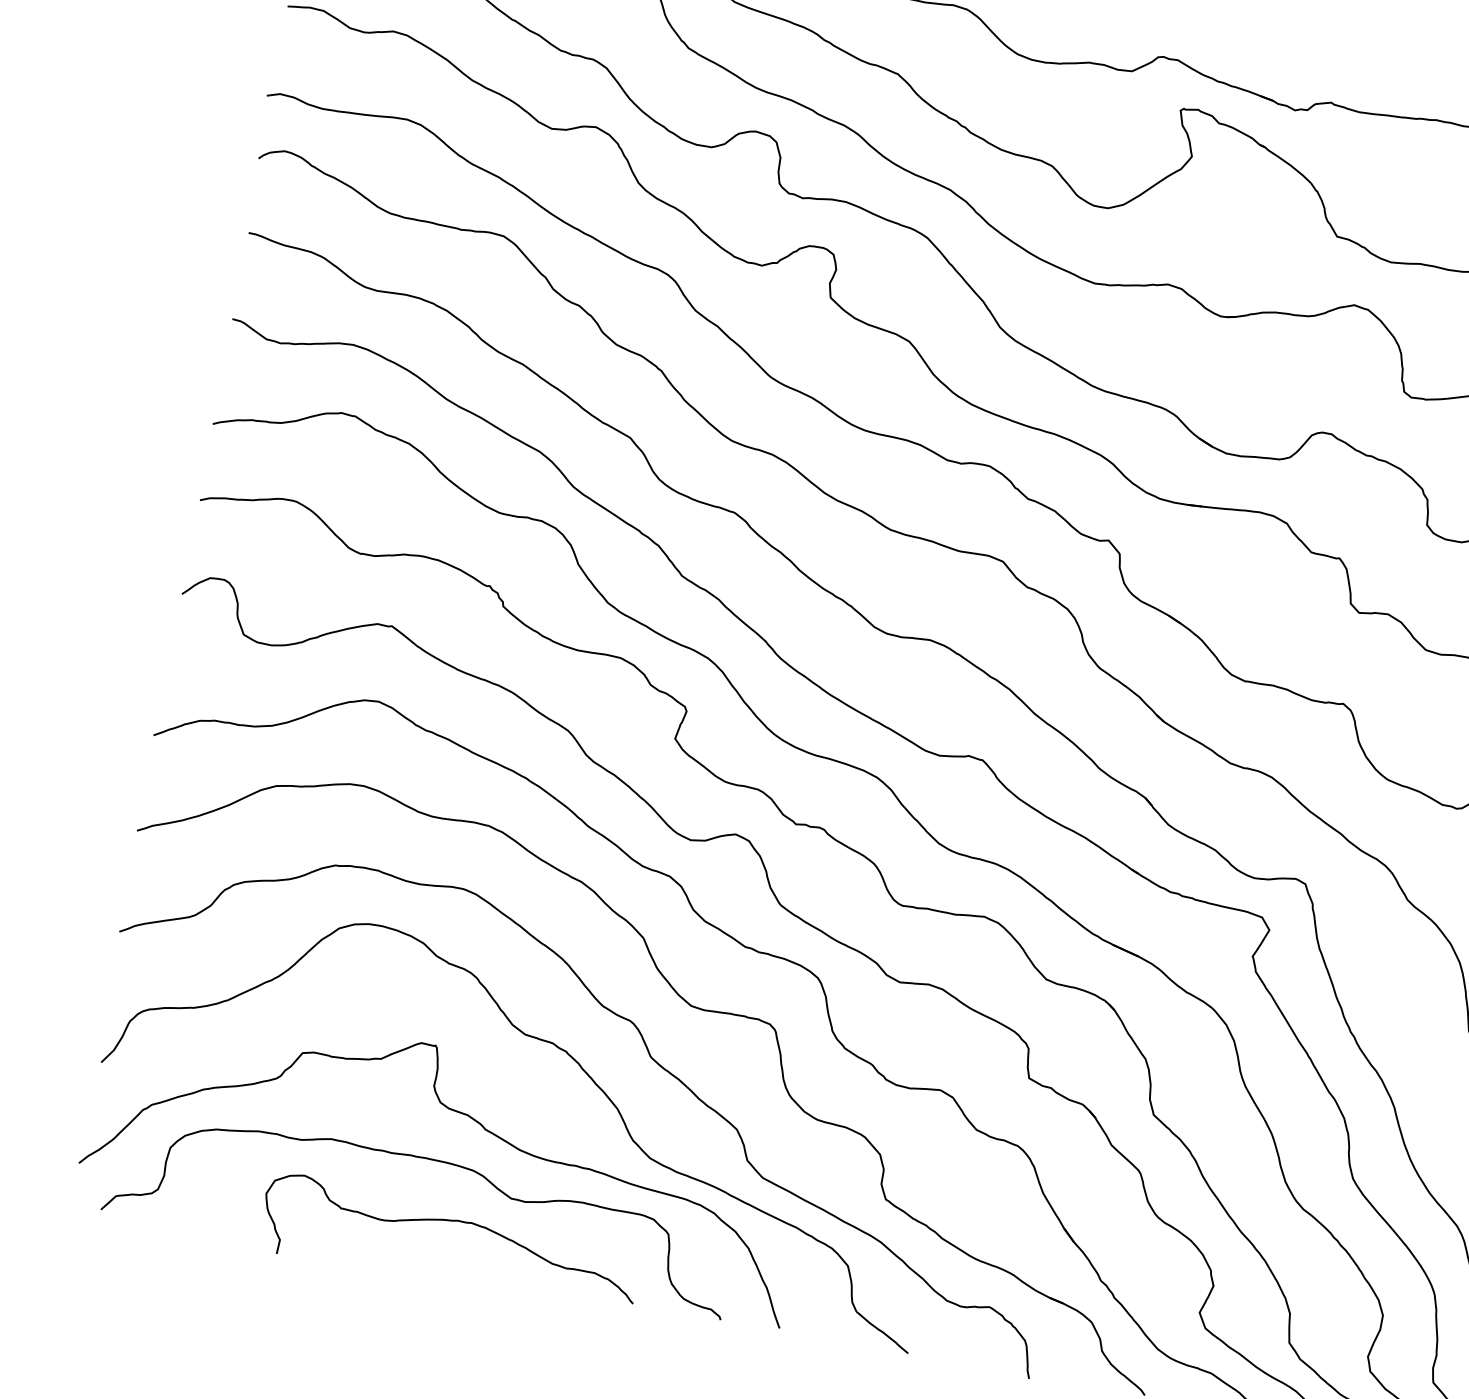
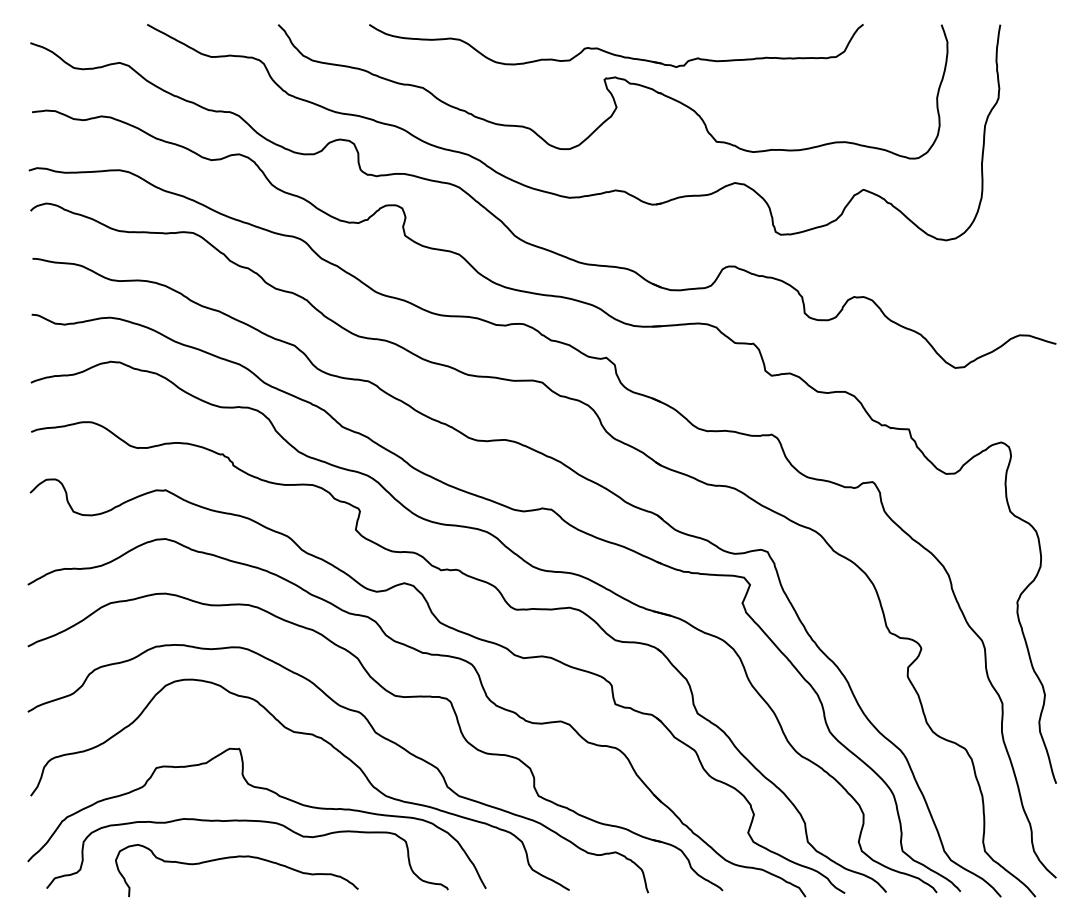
curve: (446, 1222) -> (232, 858), moved

